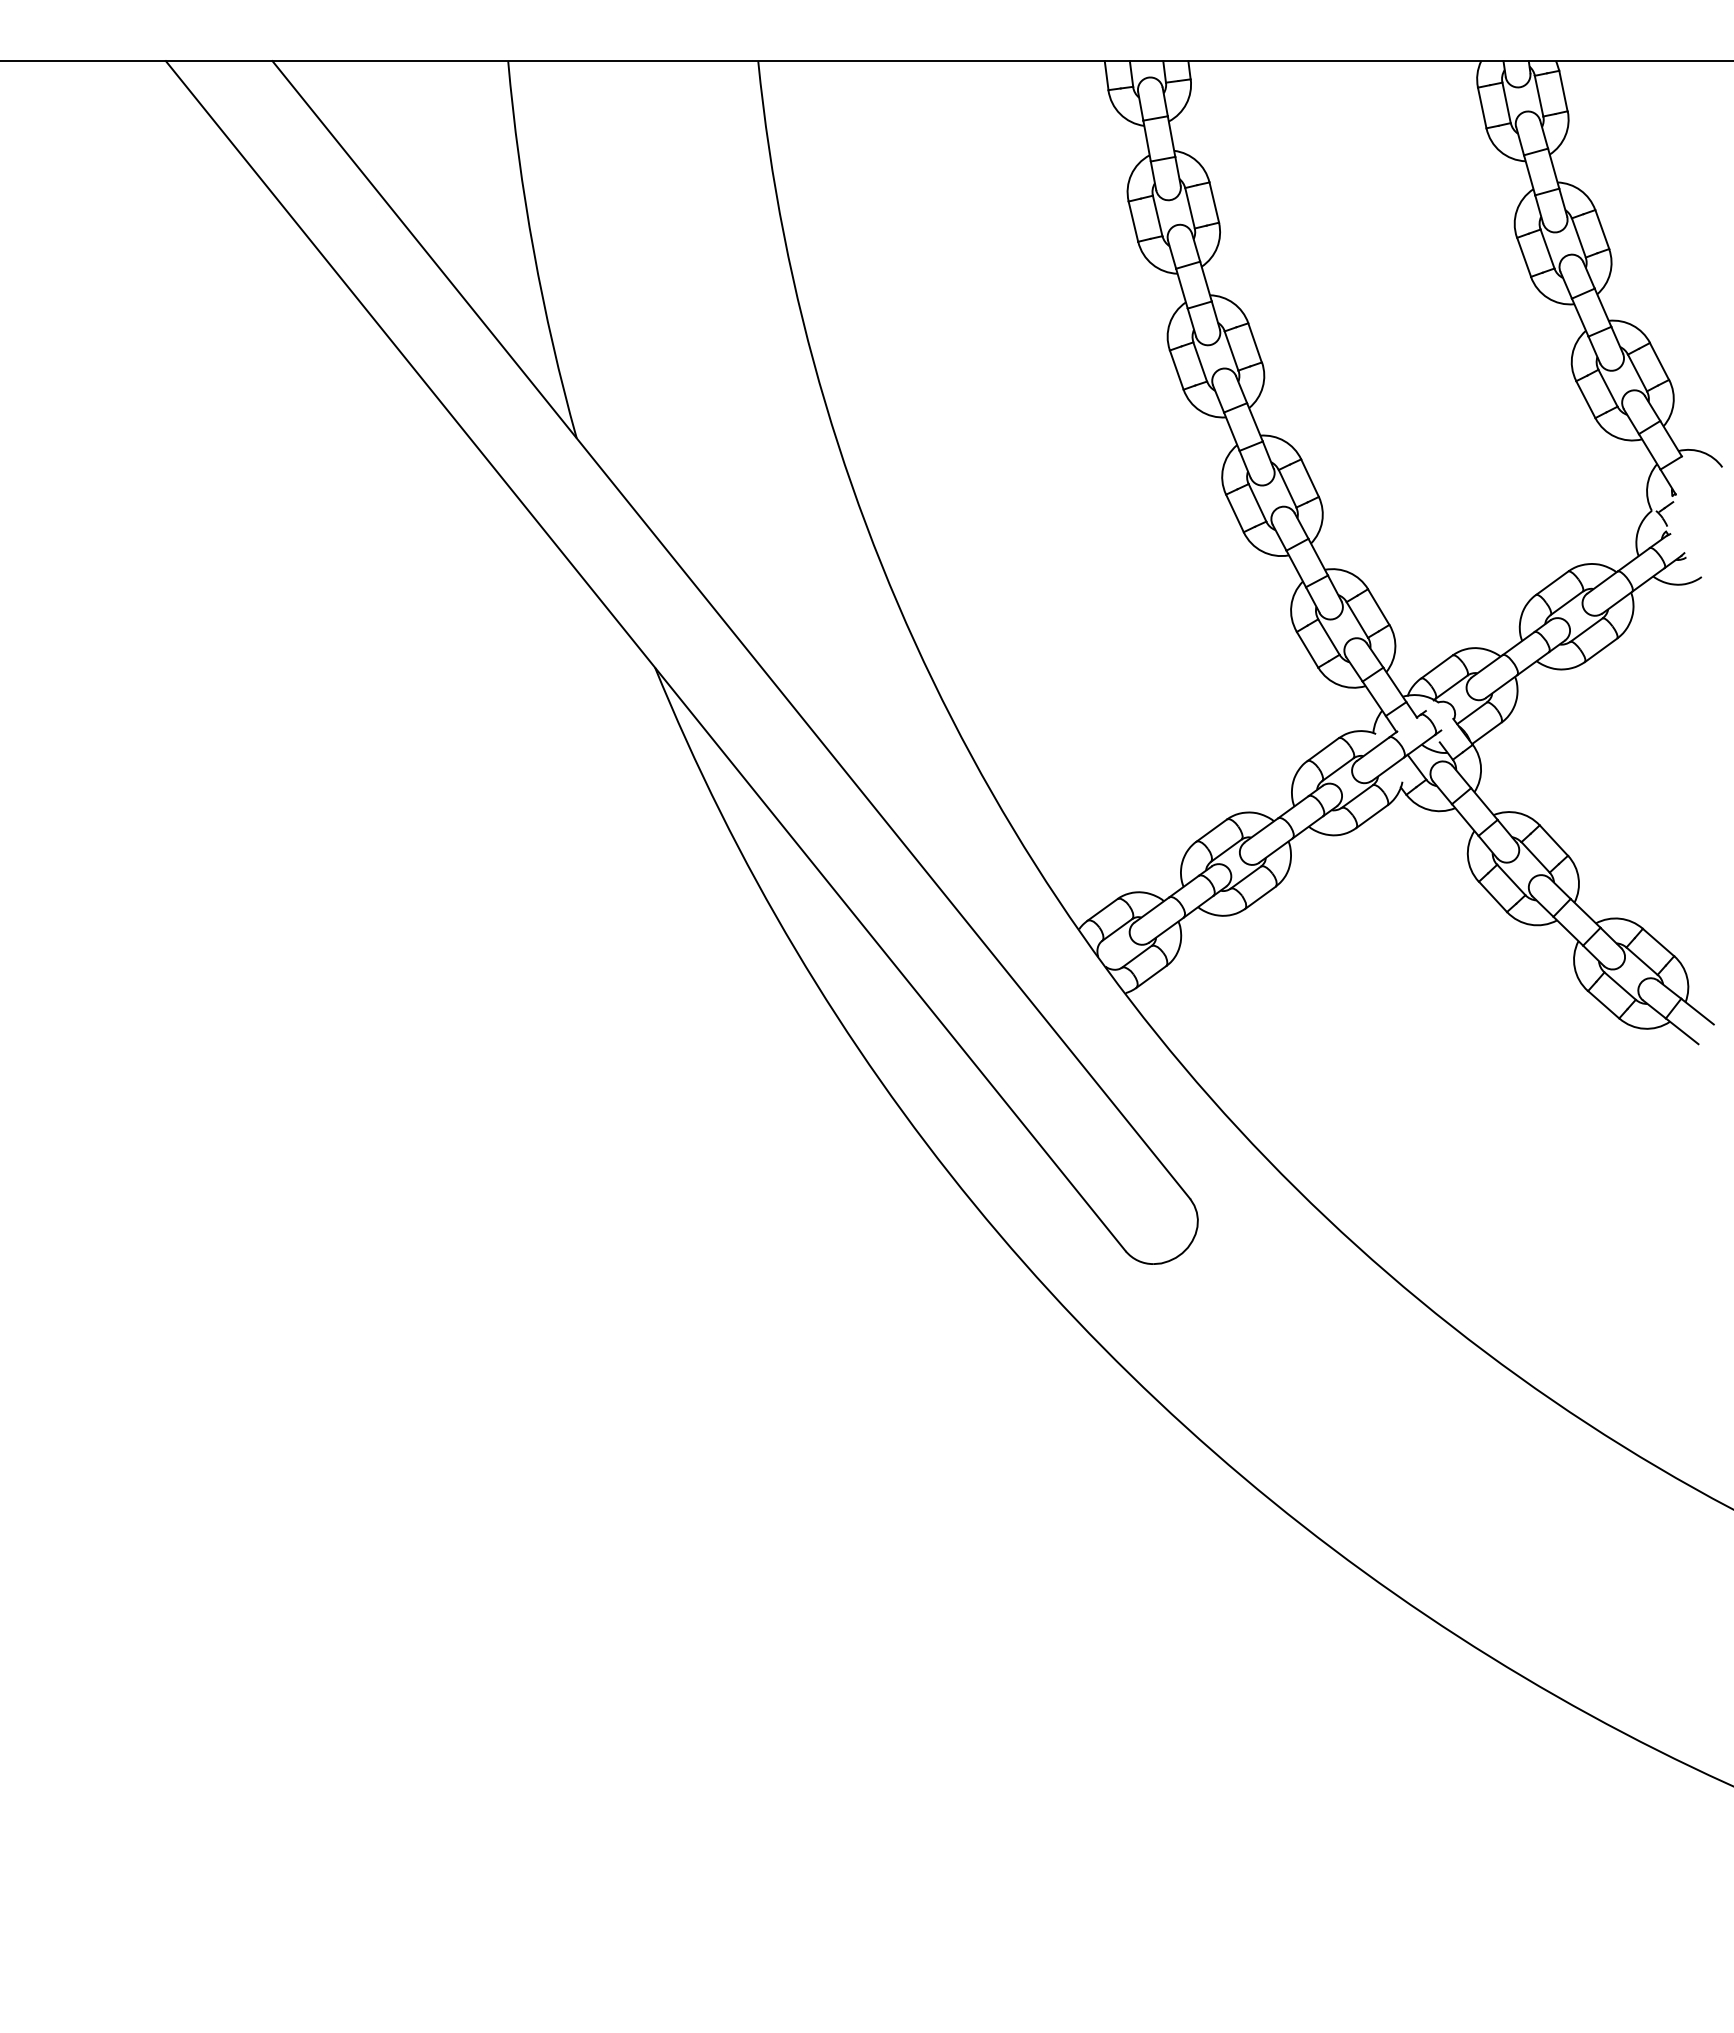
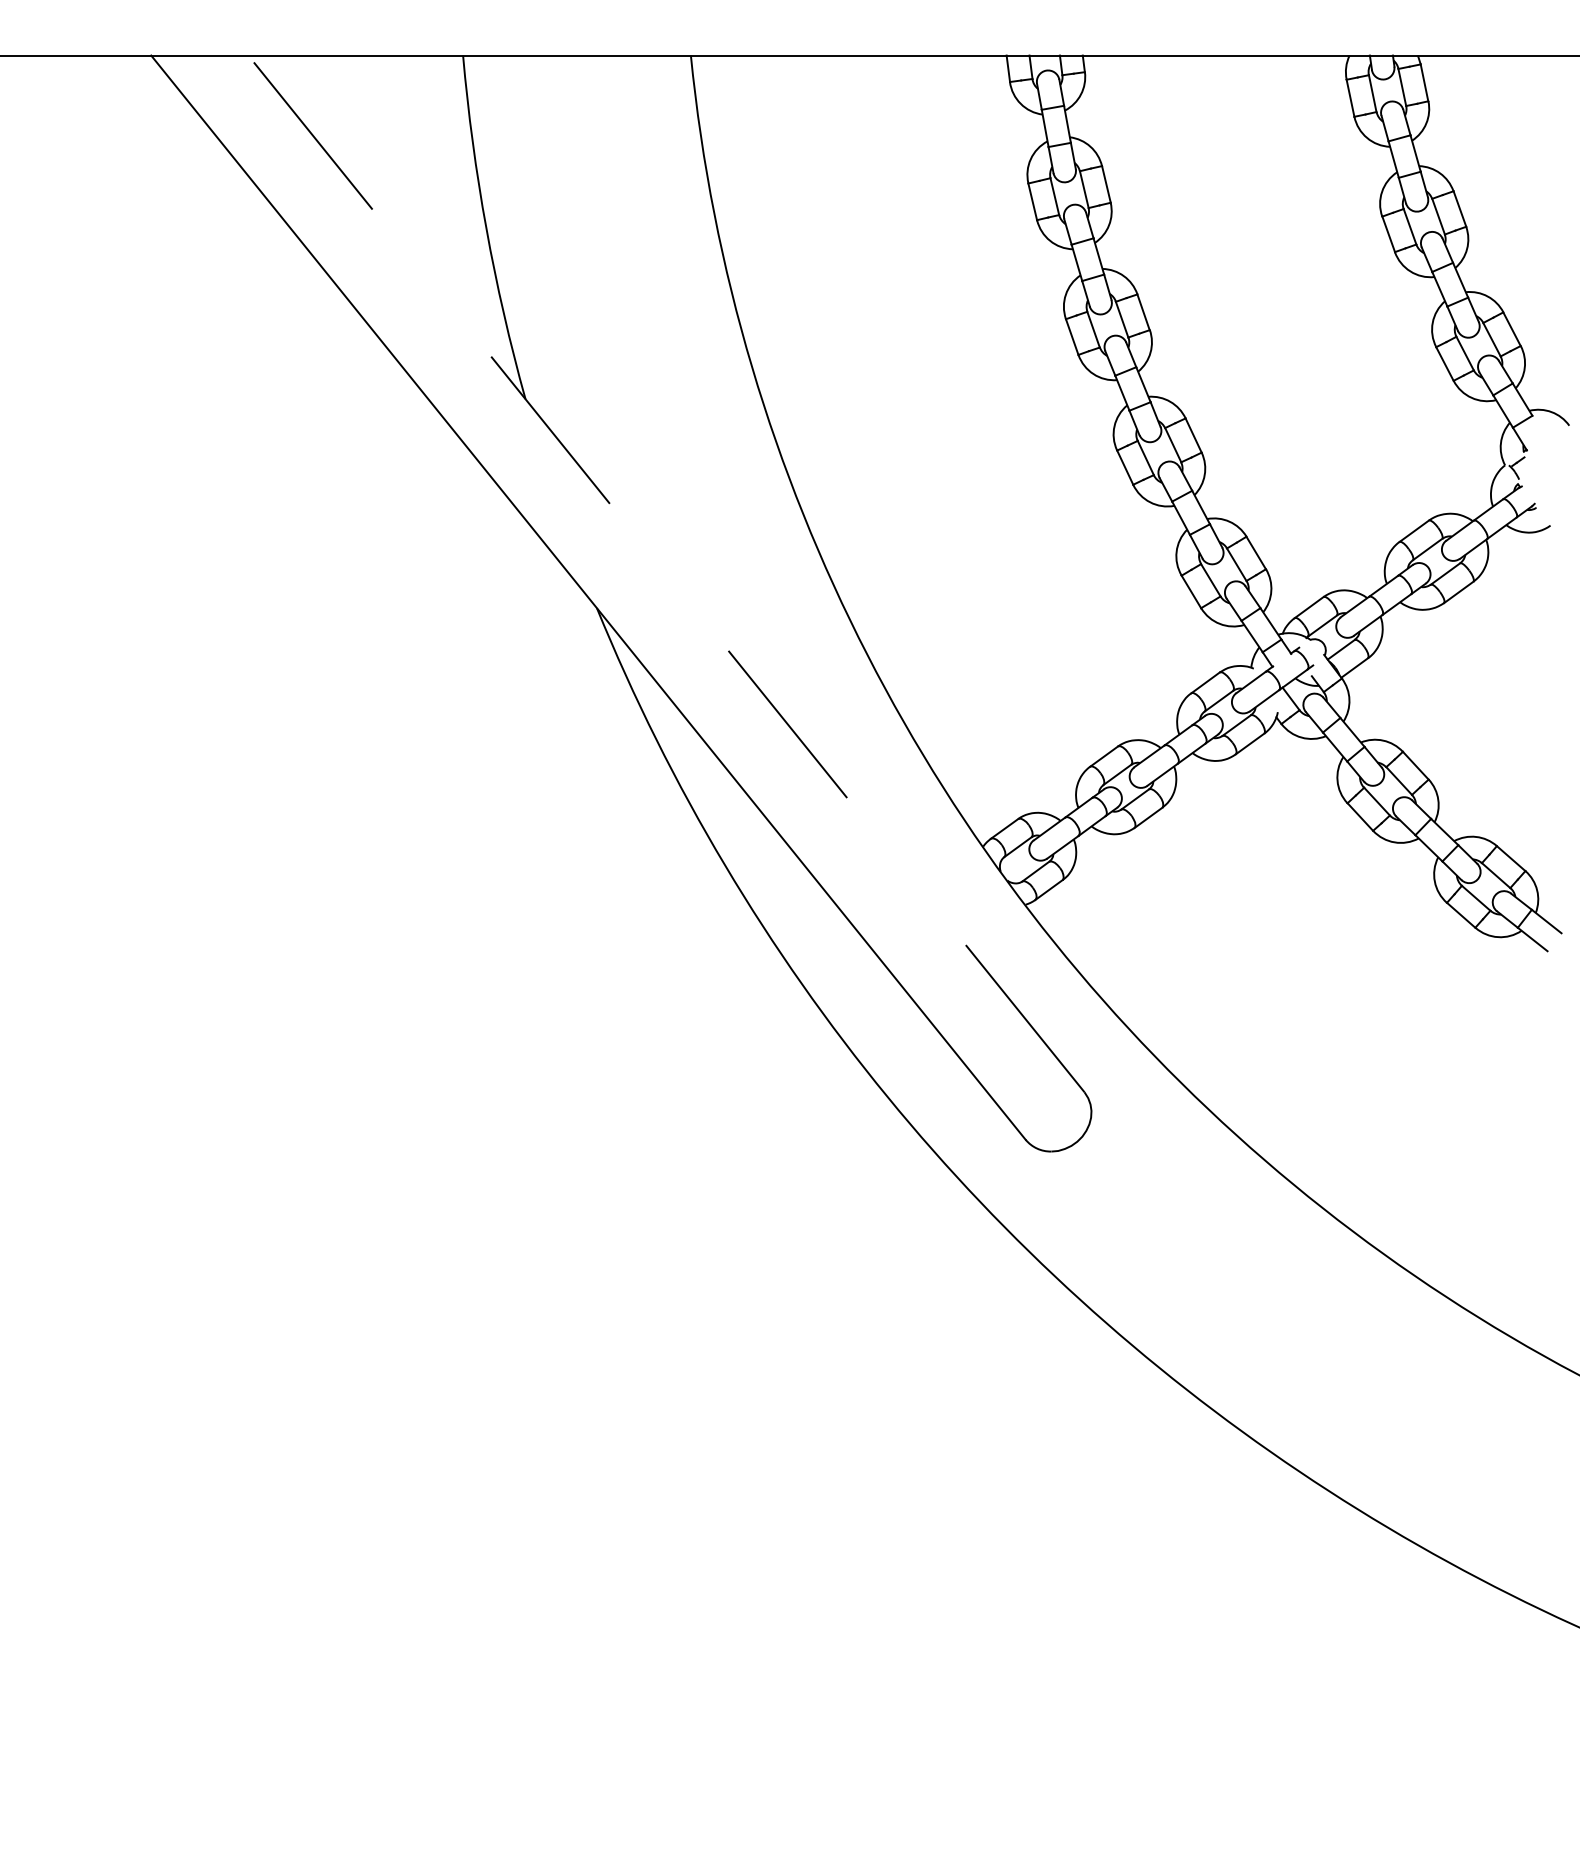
line: (731, 629) -> (666, 573), solid -> dashed

